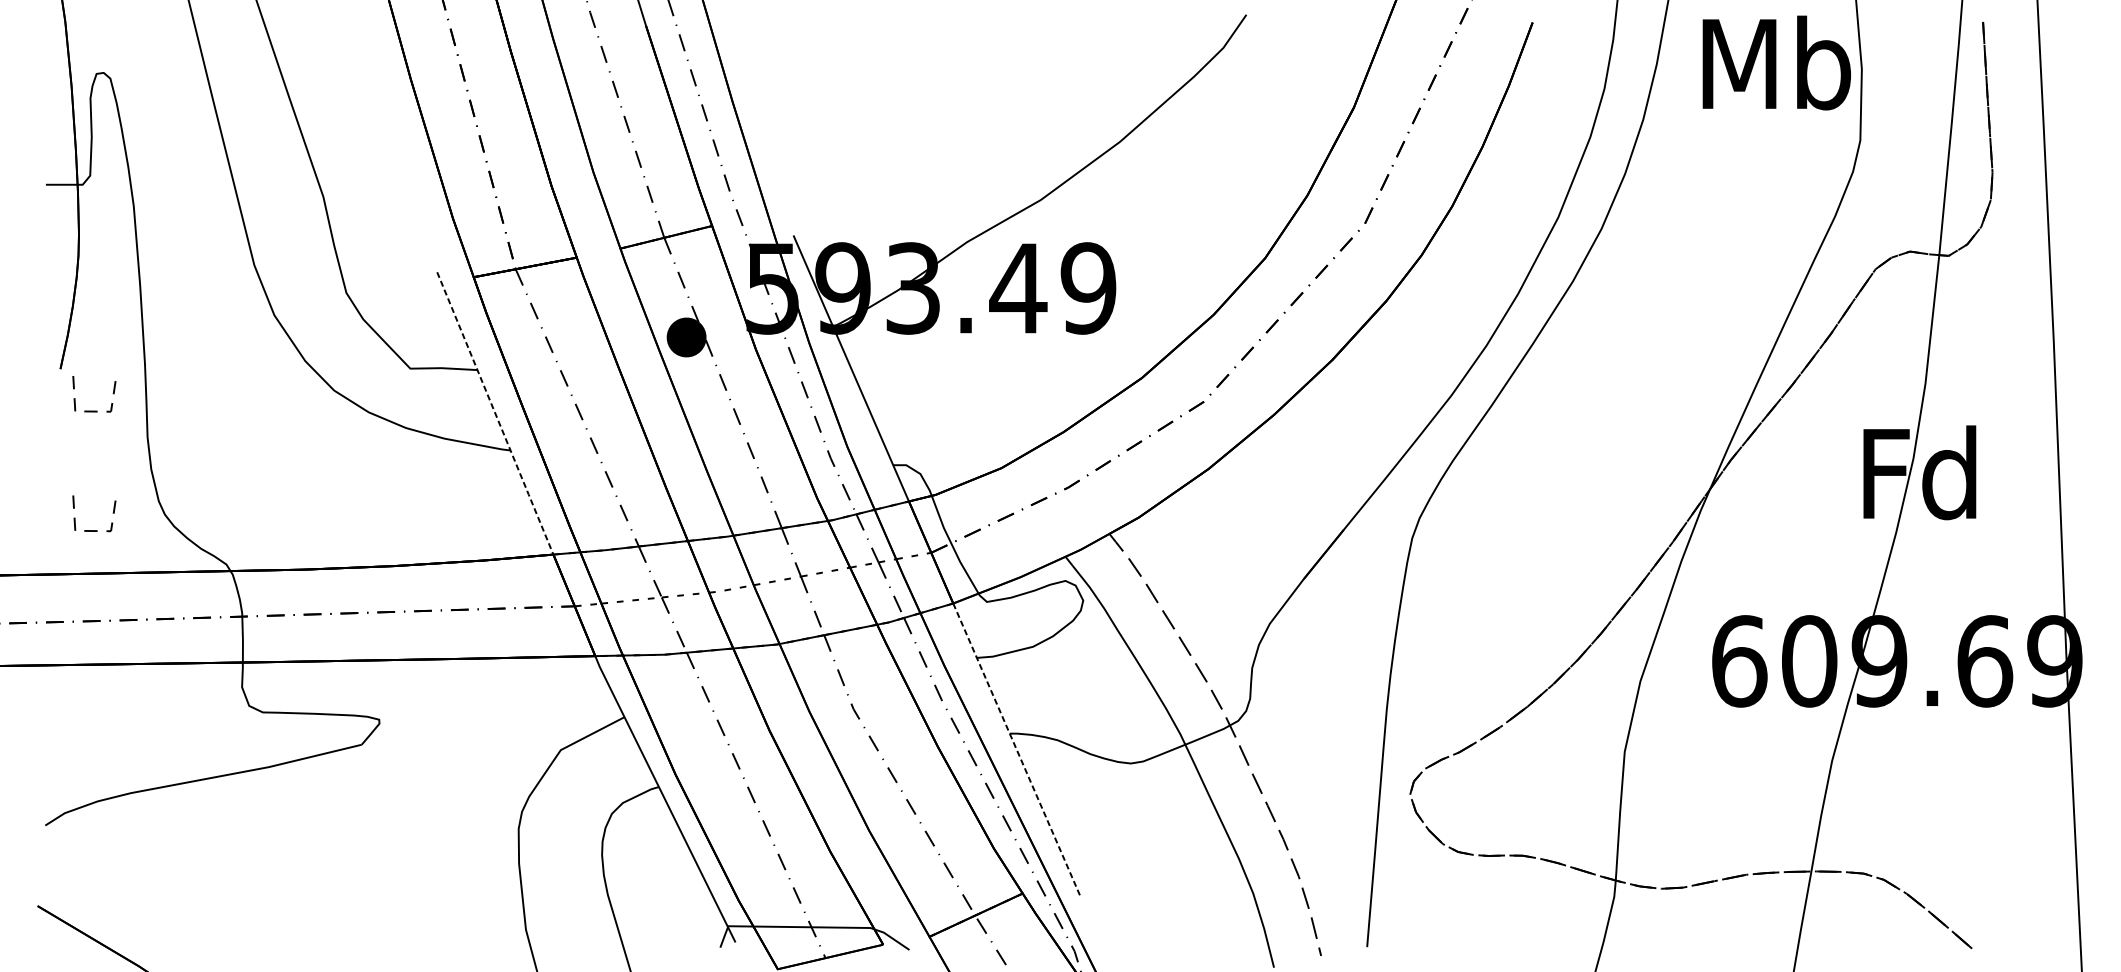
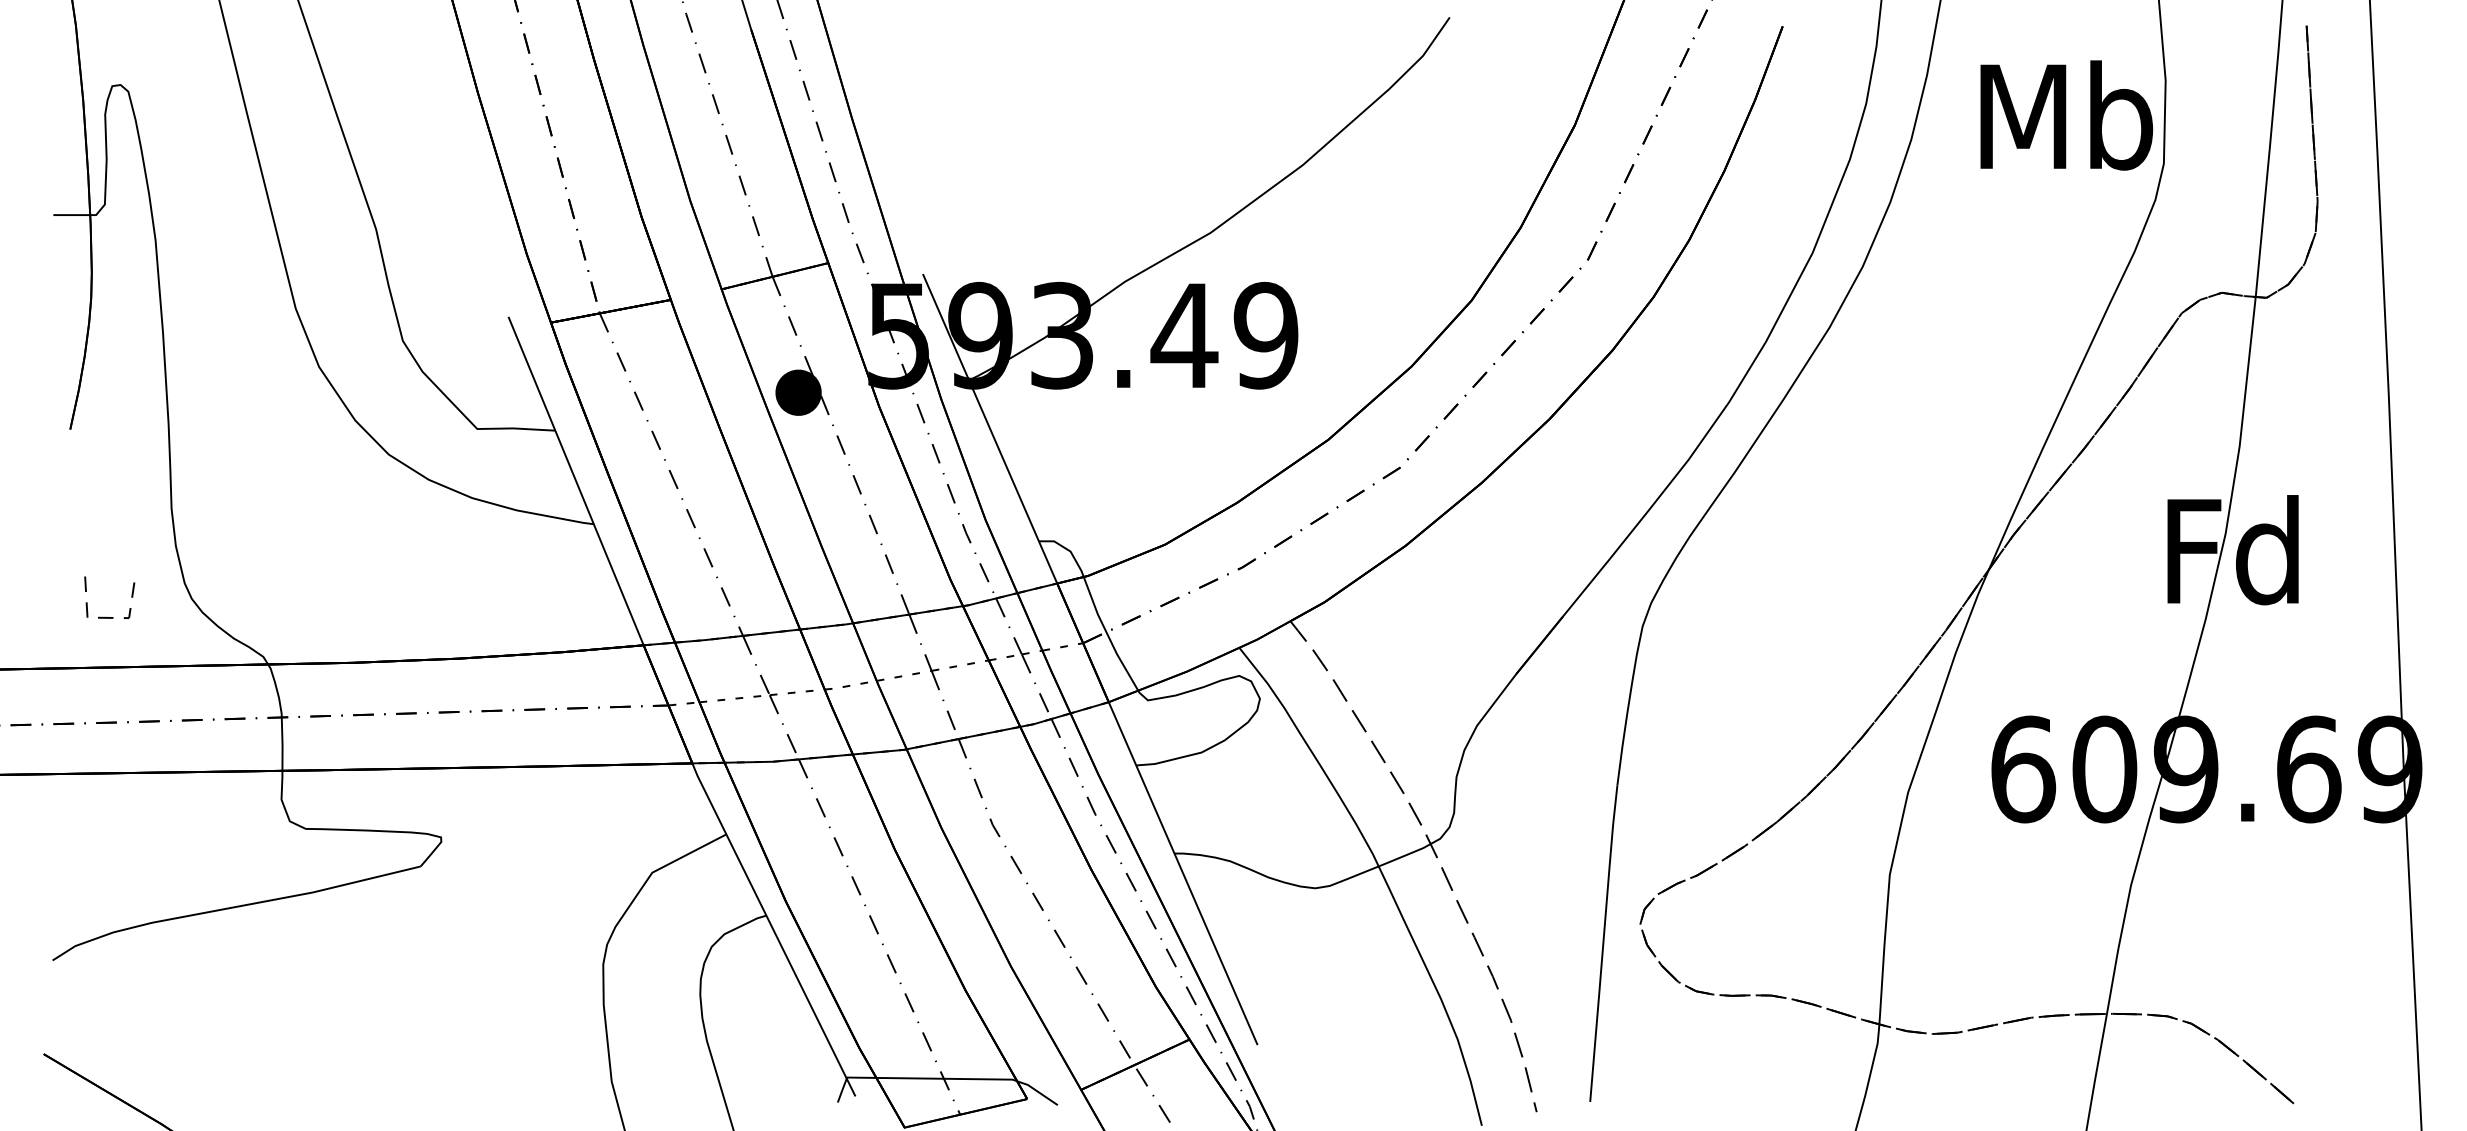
text: (1776, 63) -> (2066, 115), moved
line: (89, 410) -> (103, 477), removed
line: (495, 414) -> (576, 482), dashed -> solid
line: (1017, 750) -> (1183, 873), dashed -> solid

